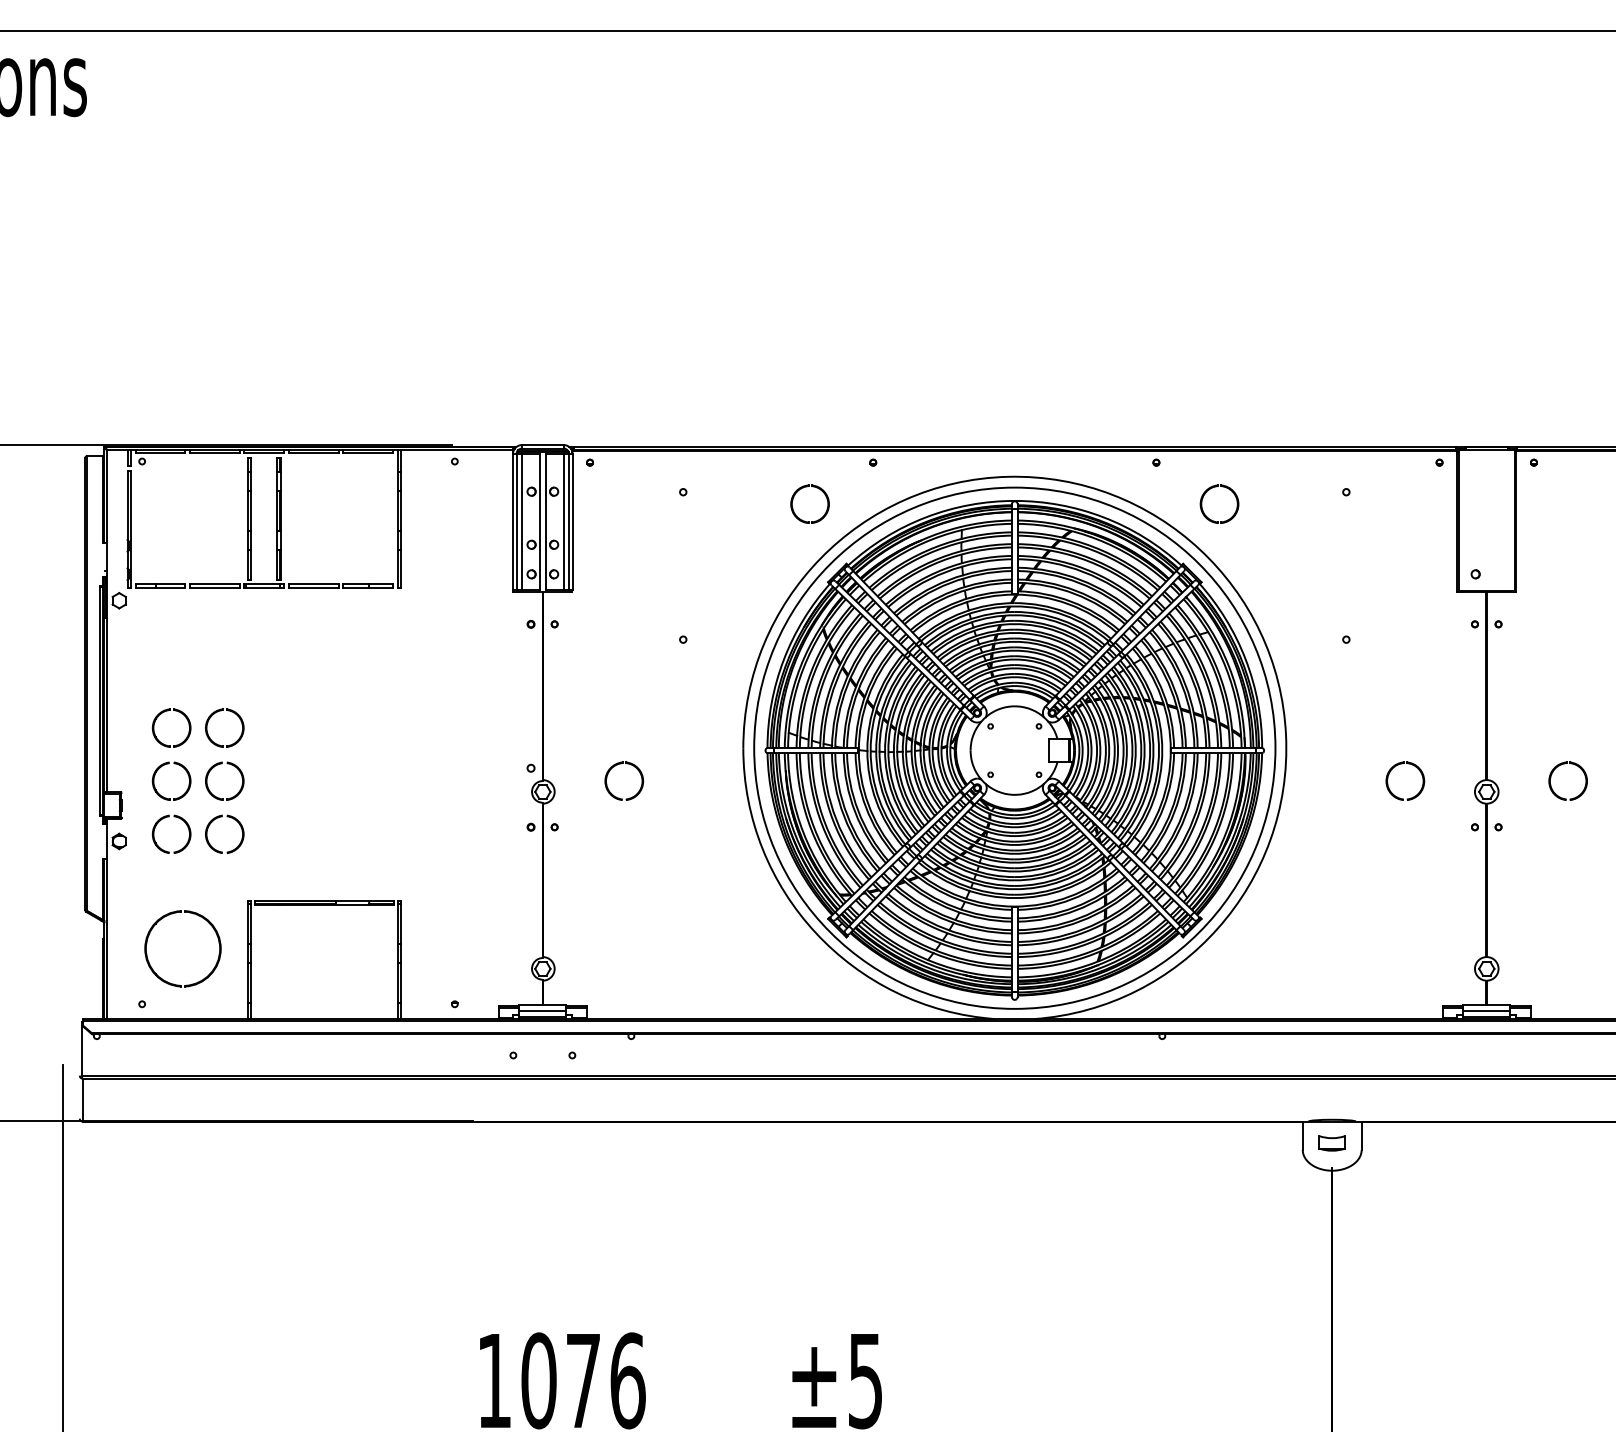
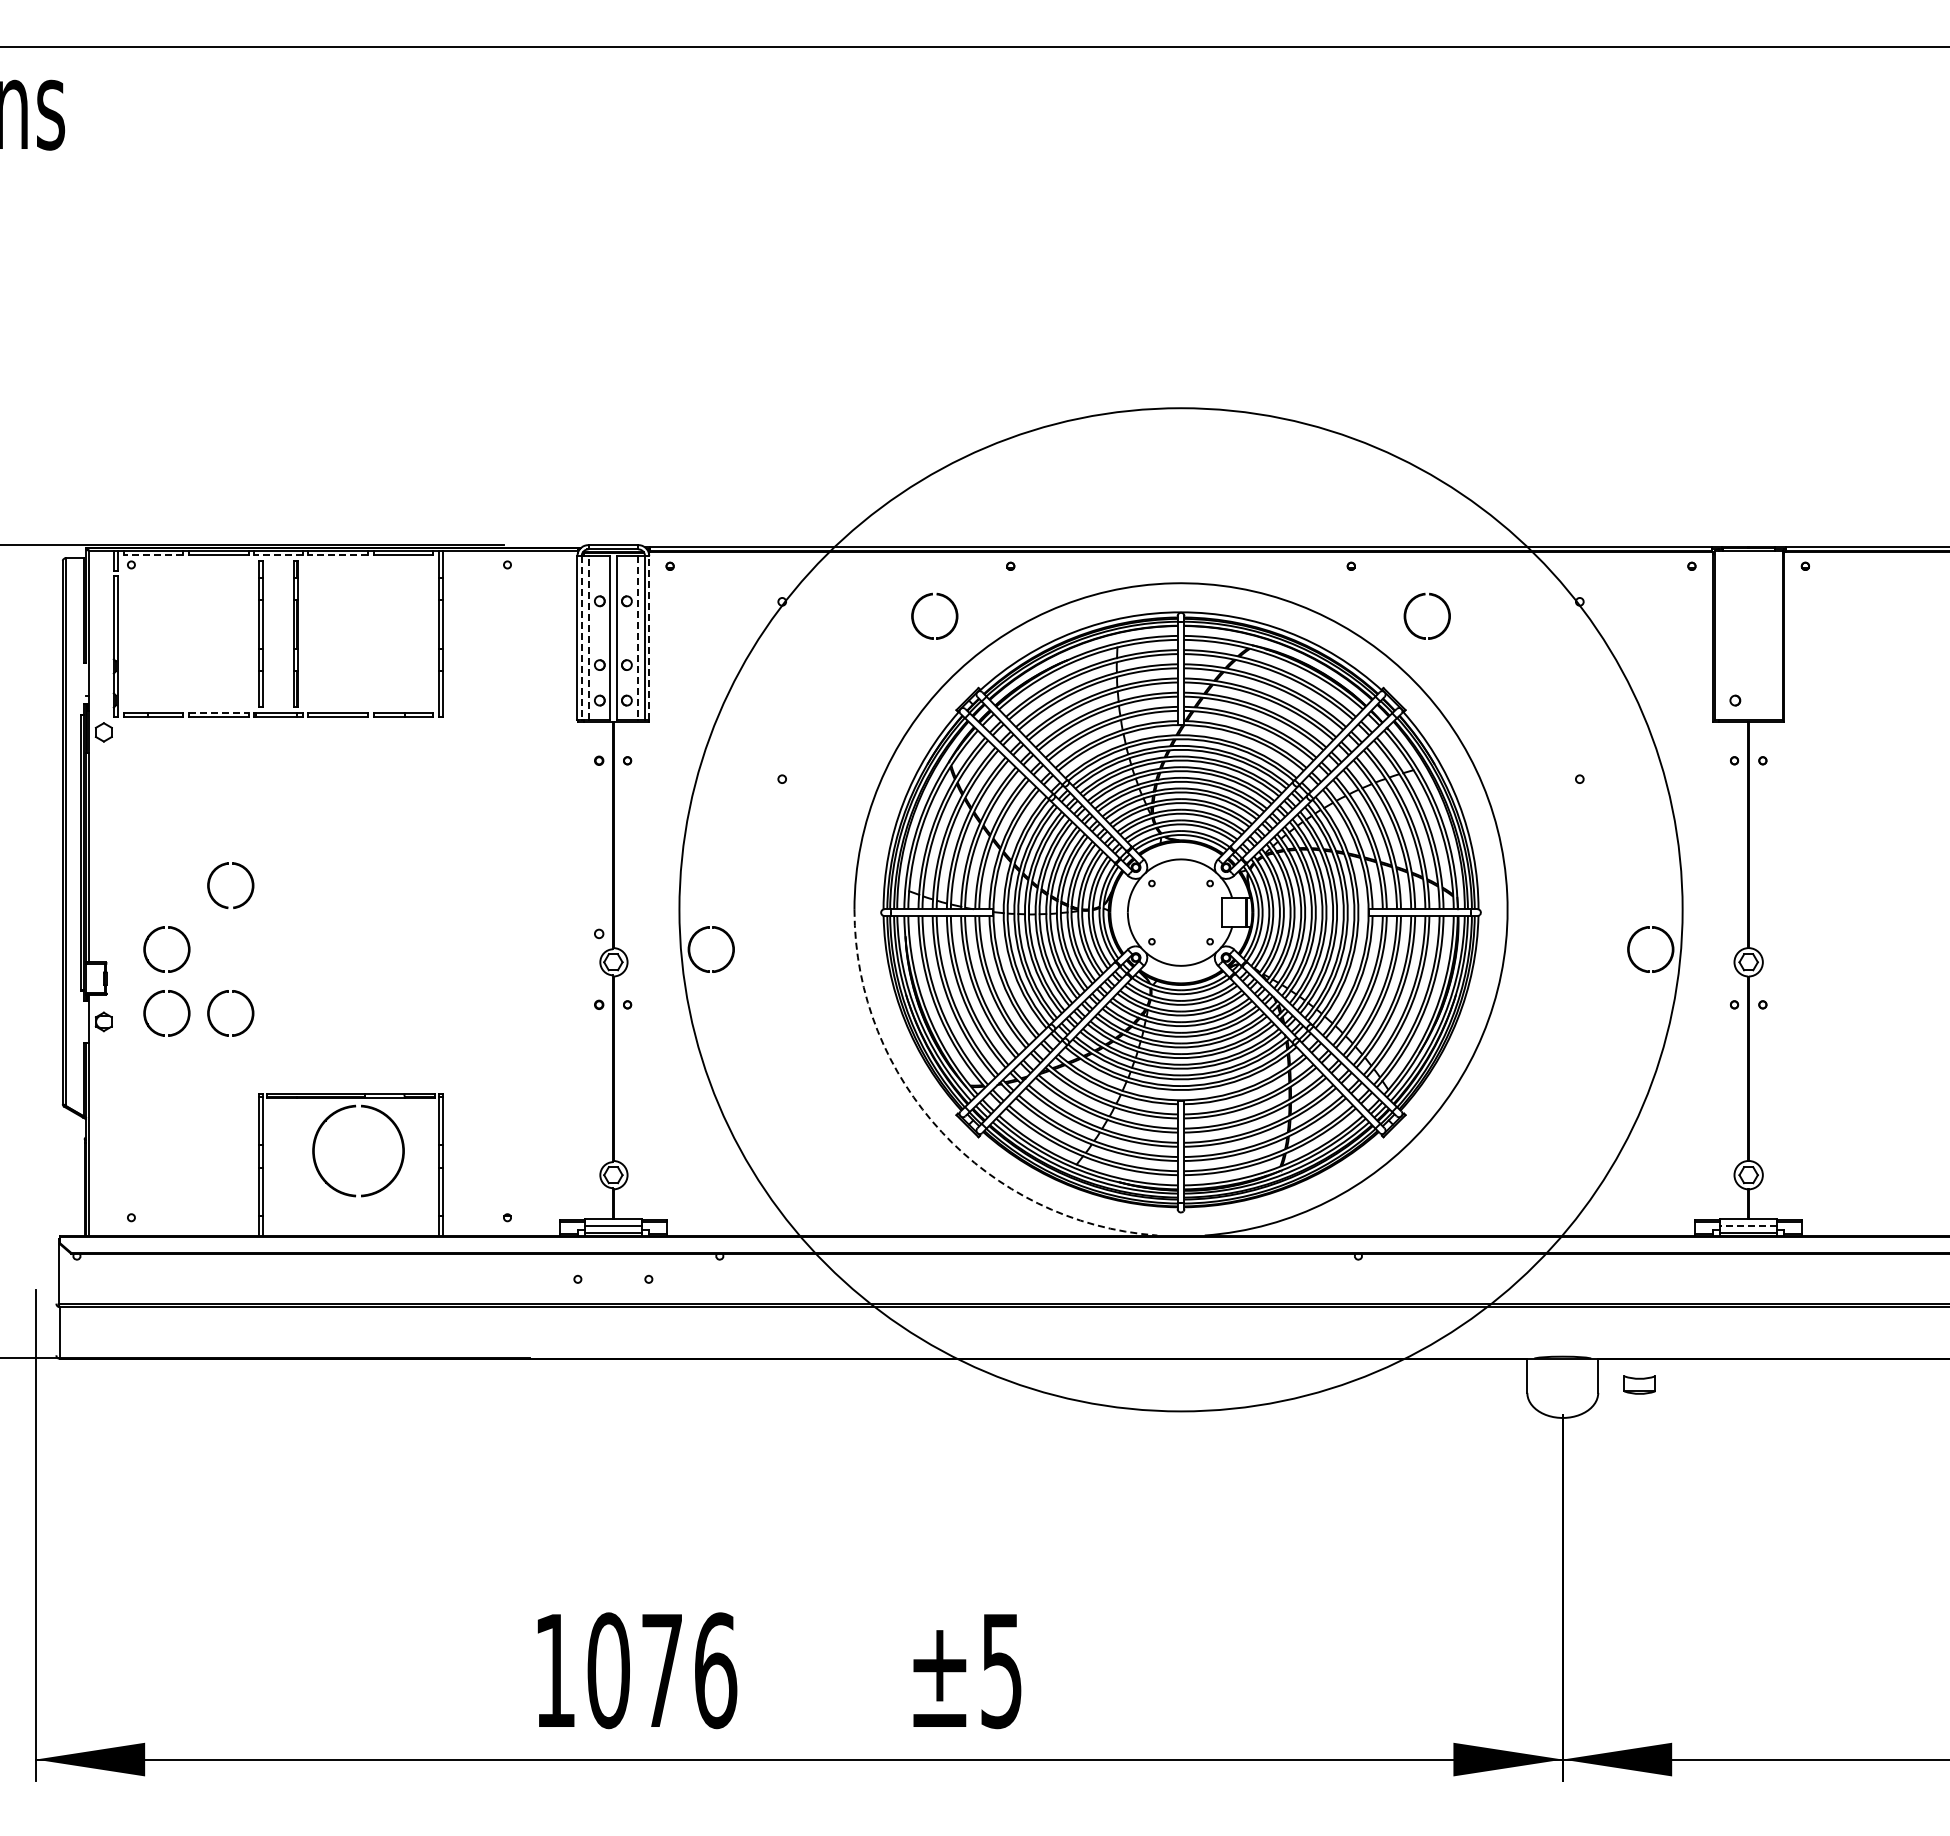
line: (160, 453) -> (153, 555), solid -> dashed
line: (263, 453) -> (277, 555), solid -> dashed
line: (314, 453) -> (338, 555), solid -> dashed
line: (516, 521) -> (581, 637), solid -> dashed
line: (522, 521) -> (588, 637), solid -> dashed
line: (563, 521) -> (638, 637), solid -> dashed
line: (572, 521) -> (649, 637), solid -> dashed
line: (214, 584) -> (218, 712), solid -> dashed
part: (154, 725) -> (146, 882), removed
circle: (1014, 747) -> (1180, 909), size x1.6
part: (1555, 769) -> (1831, 935), removed
part: (207, 777) -> (210, 945), removed
part: (166, 916) -> (338, 1112), moved
arc: (815, 933) -> (941, 1132), solid -> dashed
line: (1486, 1010) -> (1748, 1225), solid -> dashed
part: (1331, 1142) -> (1639, 1384), moved

